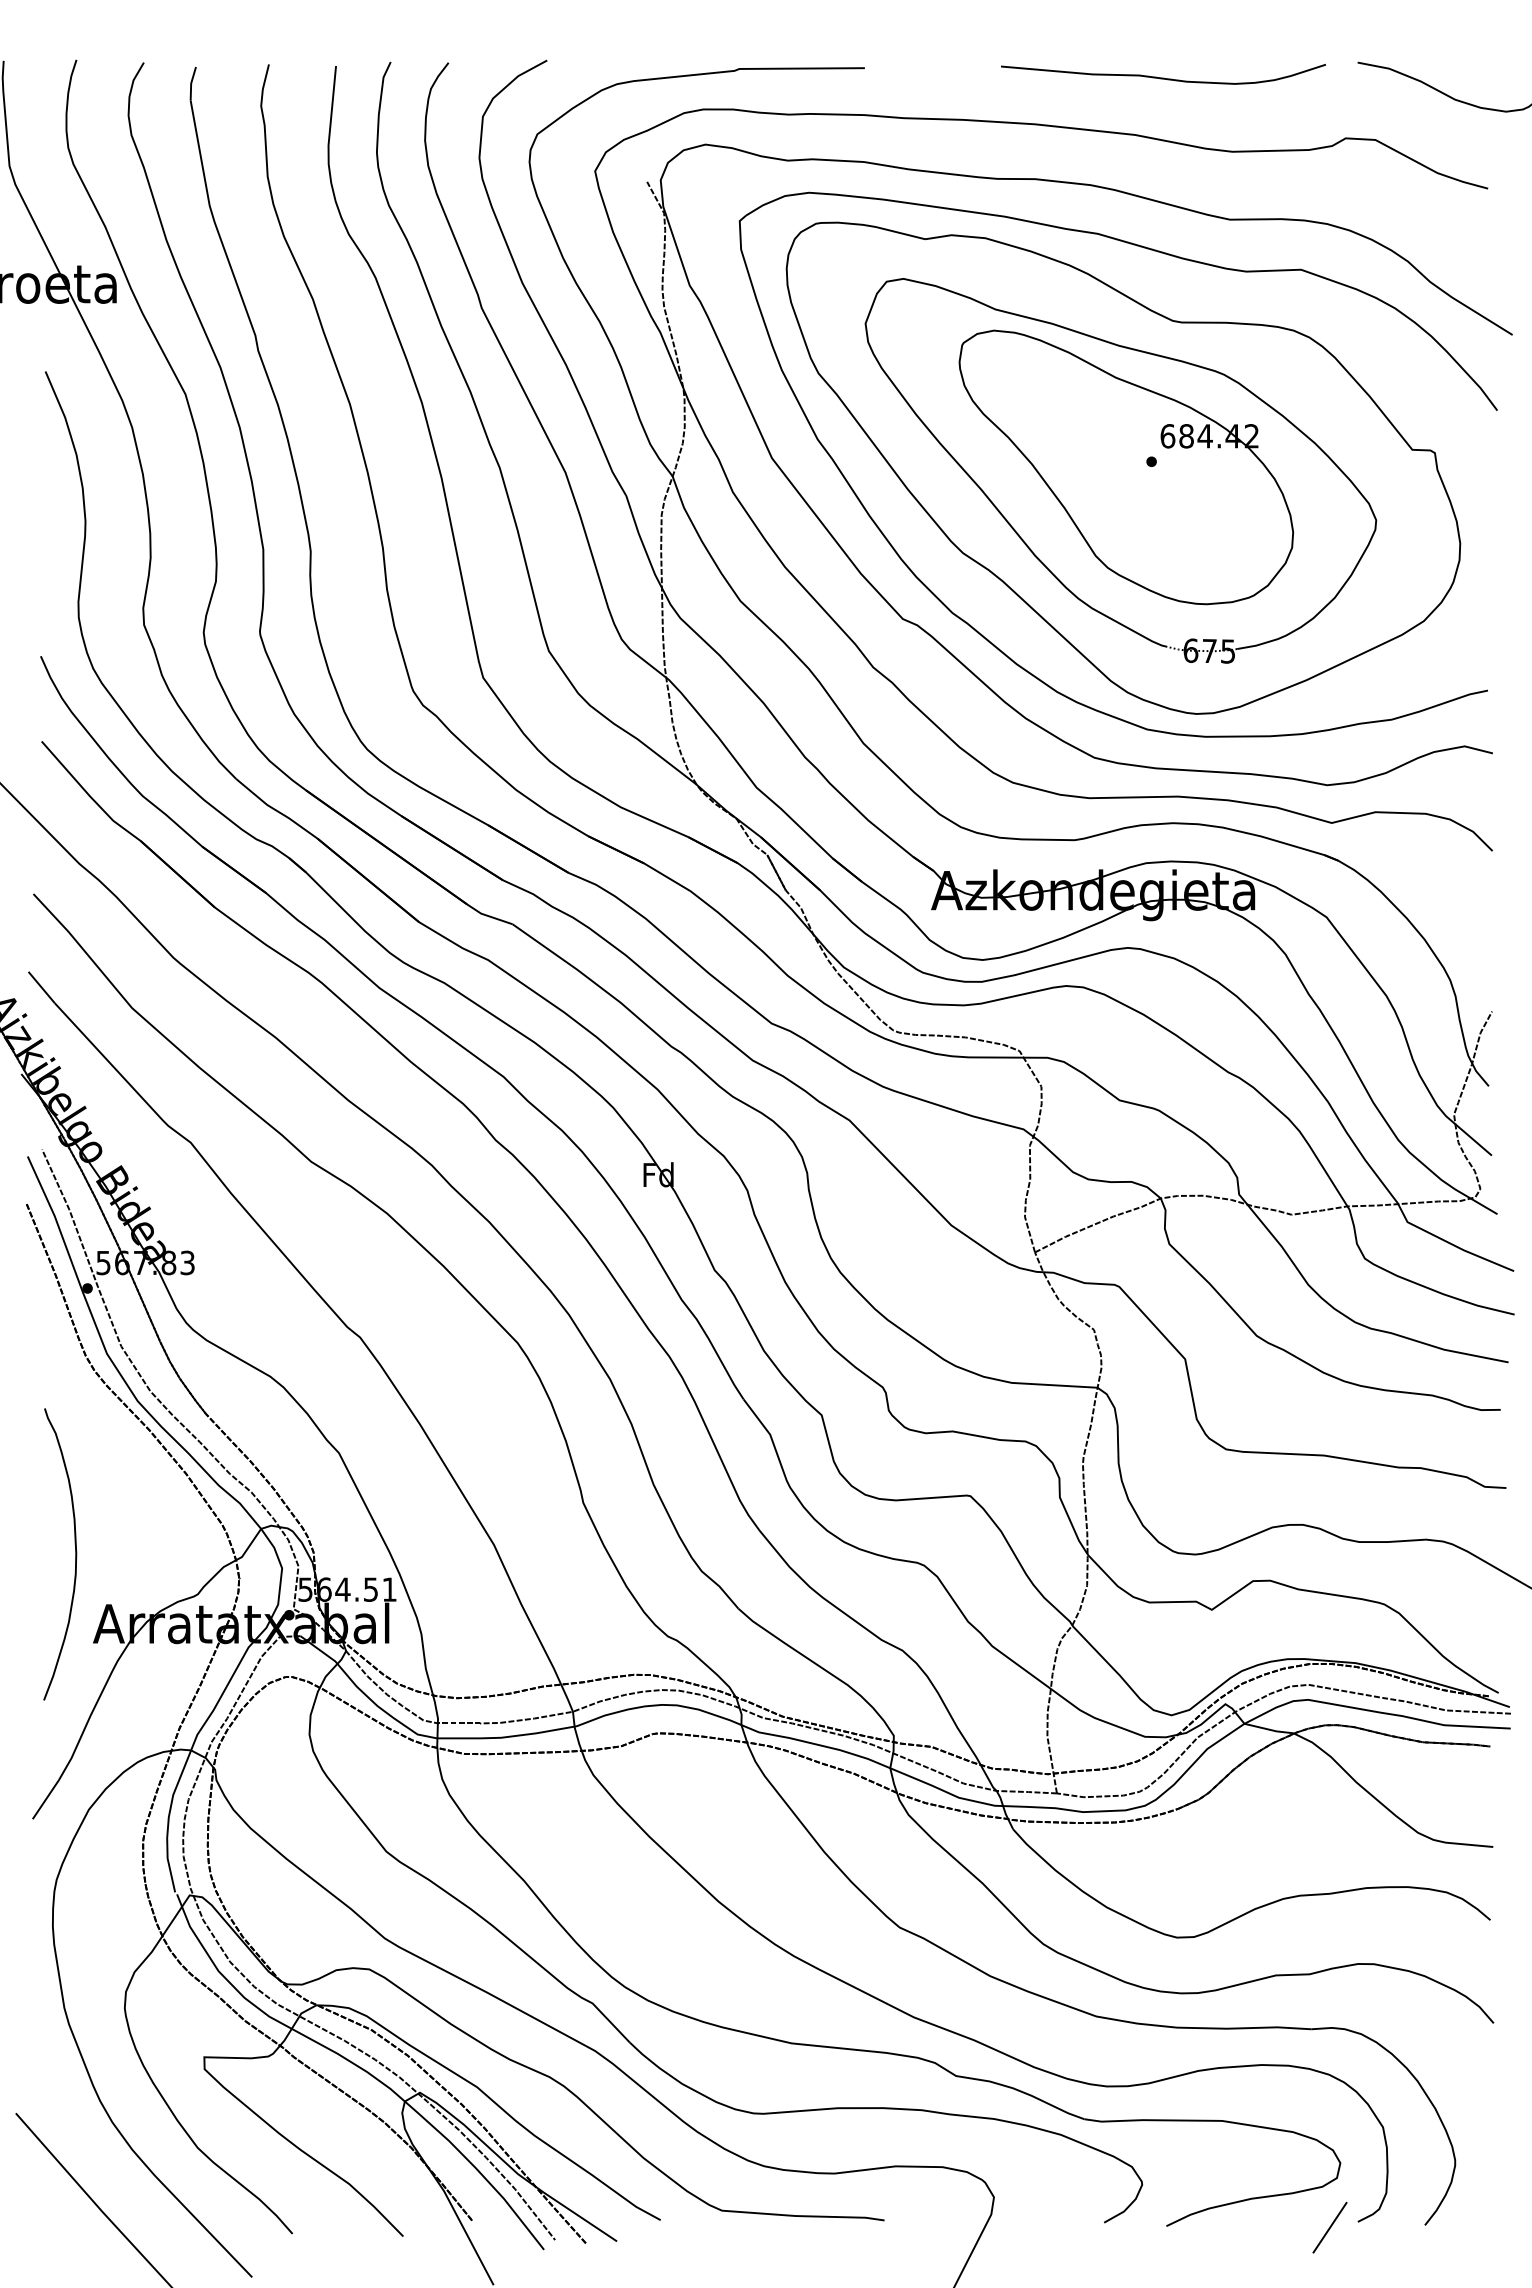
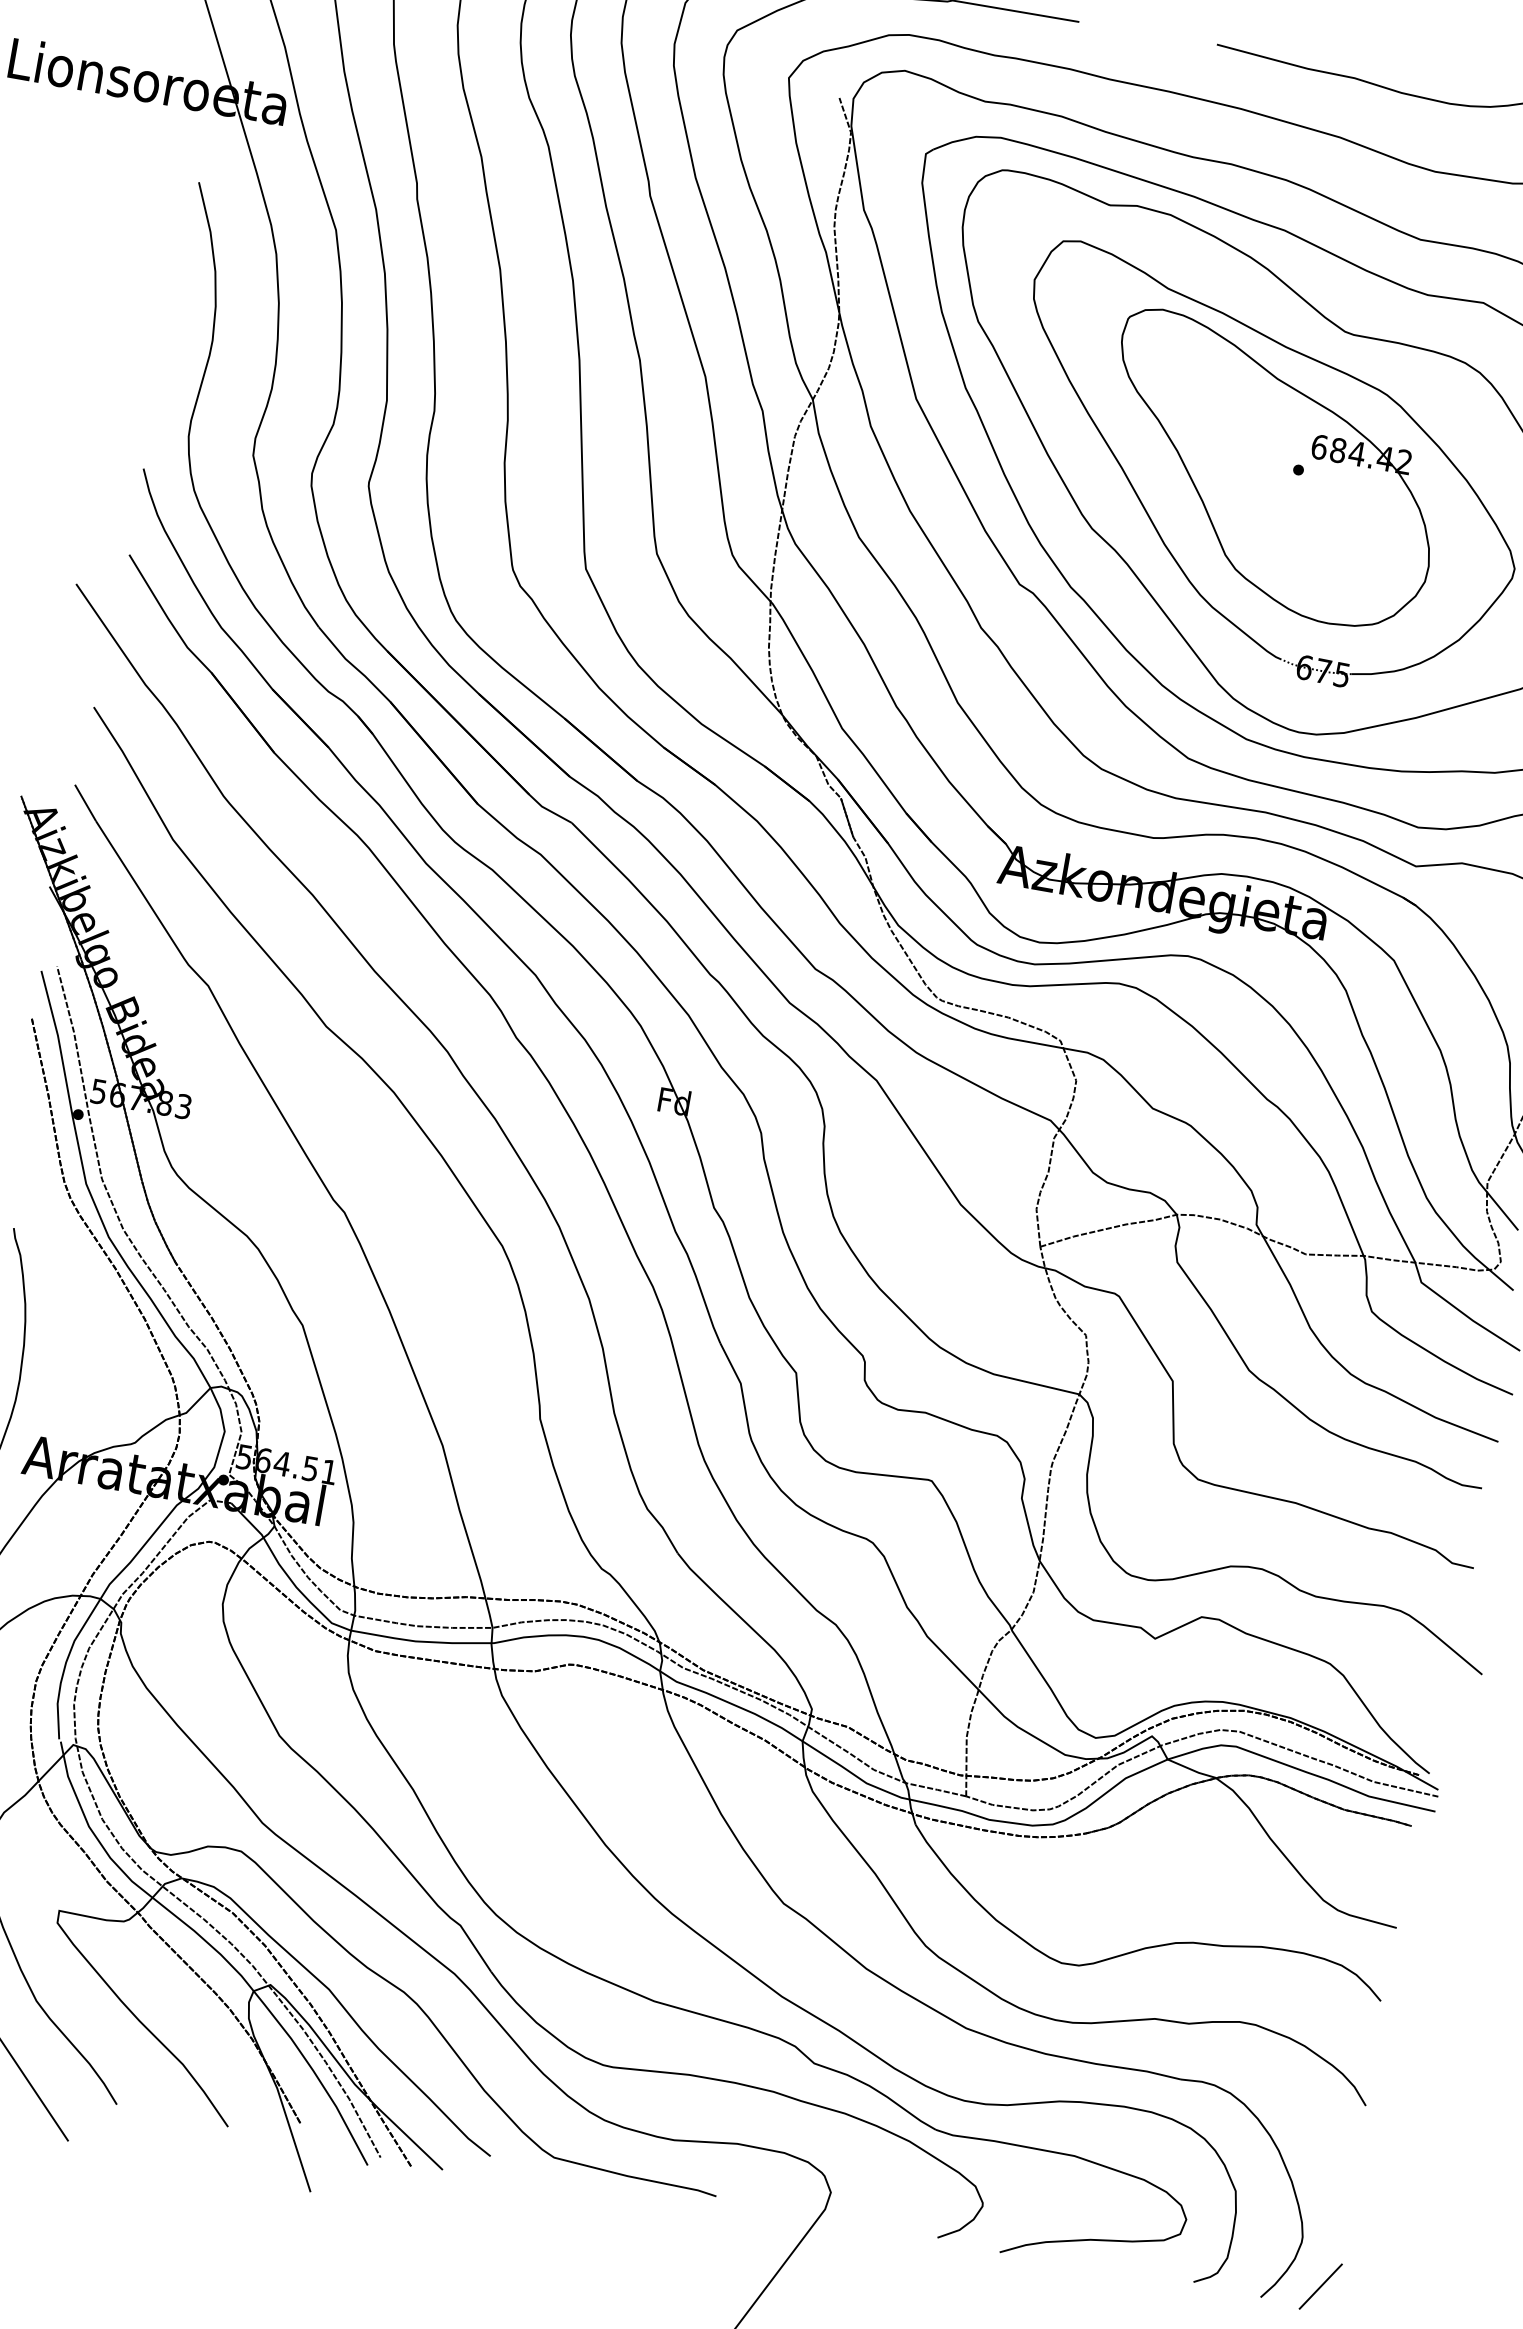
line: (1329, 2227) -> (1320, 2286), moved

